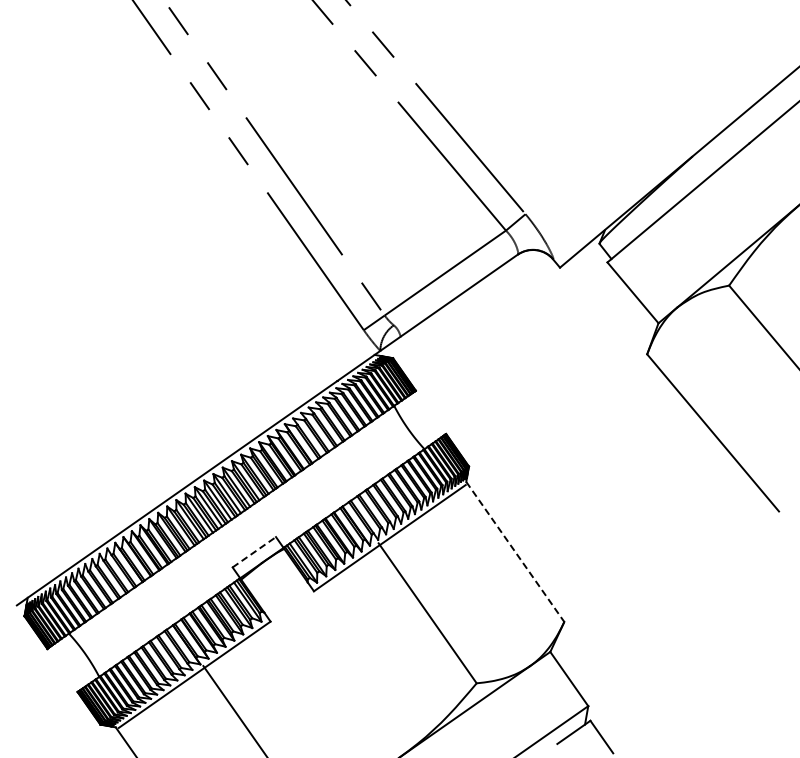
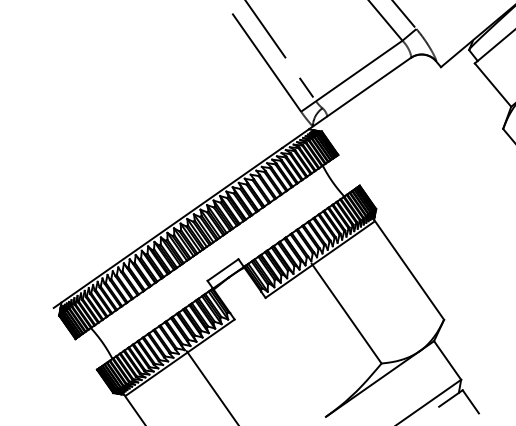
line: (254, 551) -> (223, 269), dashed -> solid
line: (515, 552) -> (409, 270), dashed -> solid

